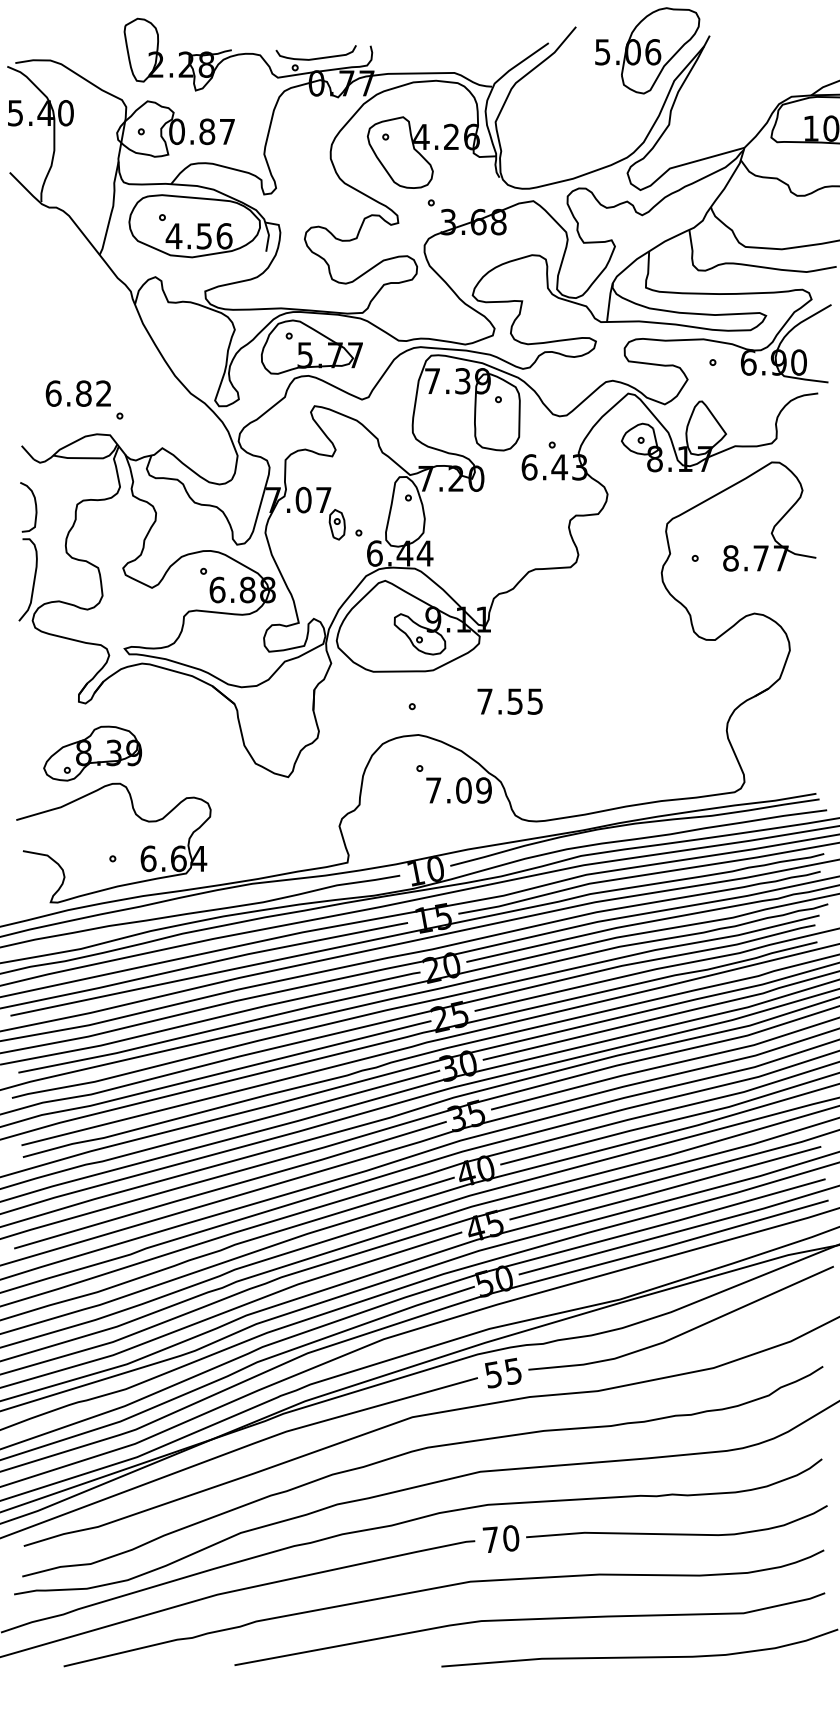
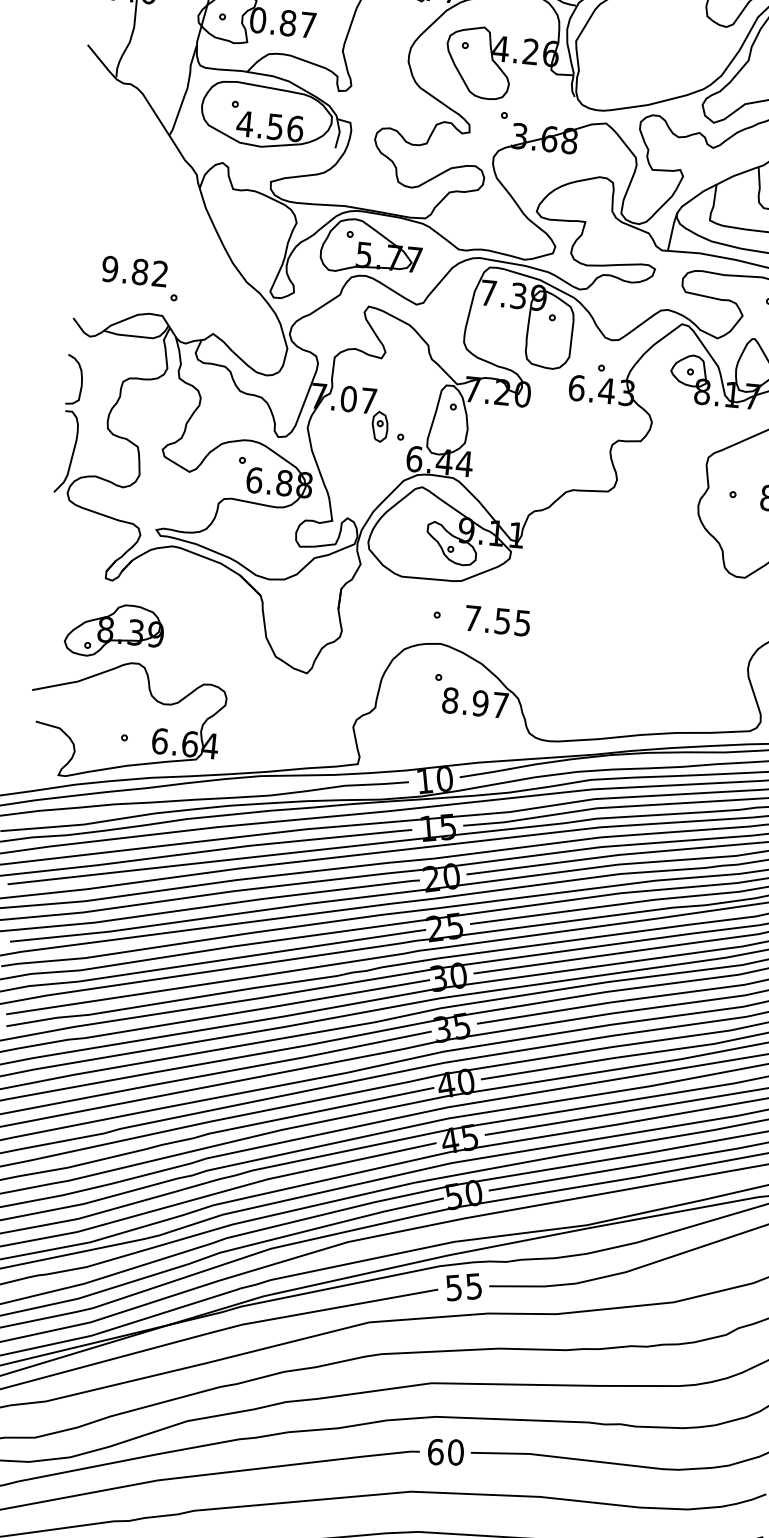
text: (53, 393) -> (110, 268), 6.82 -> 9.82
text: (509, 701) -> (497, 620), moved
text: (458, 790) -> (475, 702), 7.09 -> 8.97
text: (490, 1539) -> (435, 1451), 70 -> 60

